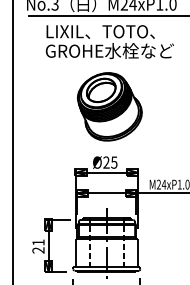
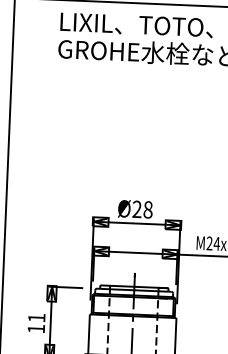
part: (109, 106) -> (144, 130), removed
text: (114, 162) -> (148, 209), Ø25 -> Ø28
text: (38, 250) -> (36, 329), 21 -> 11

